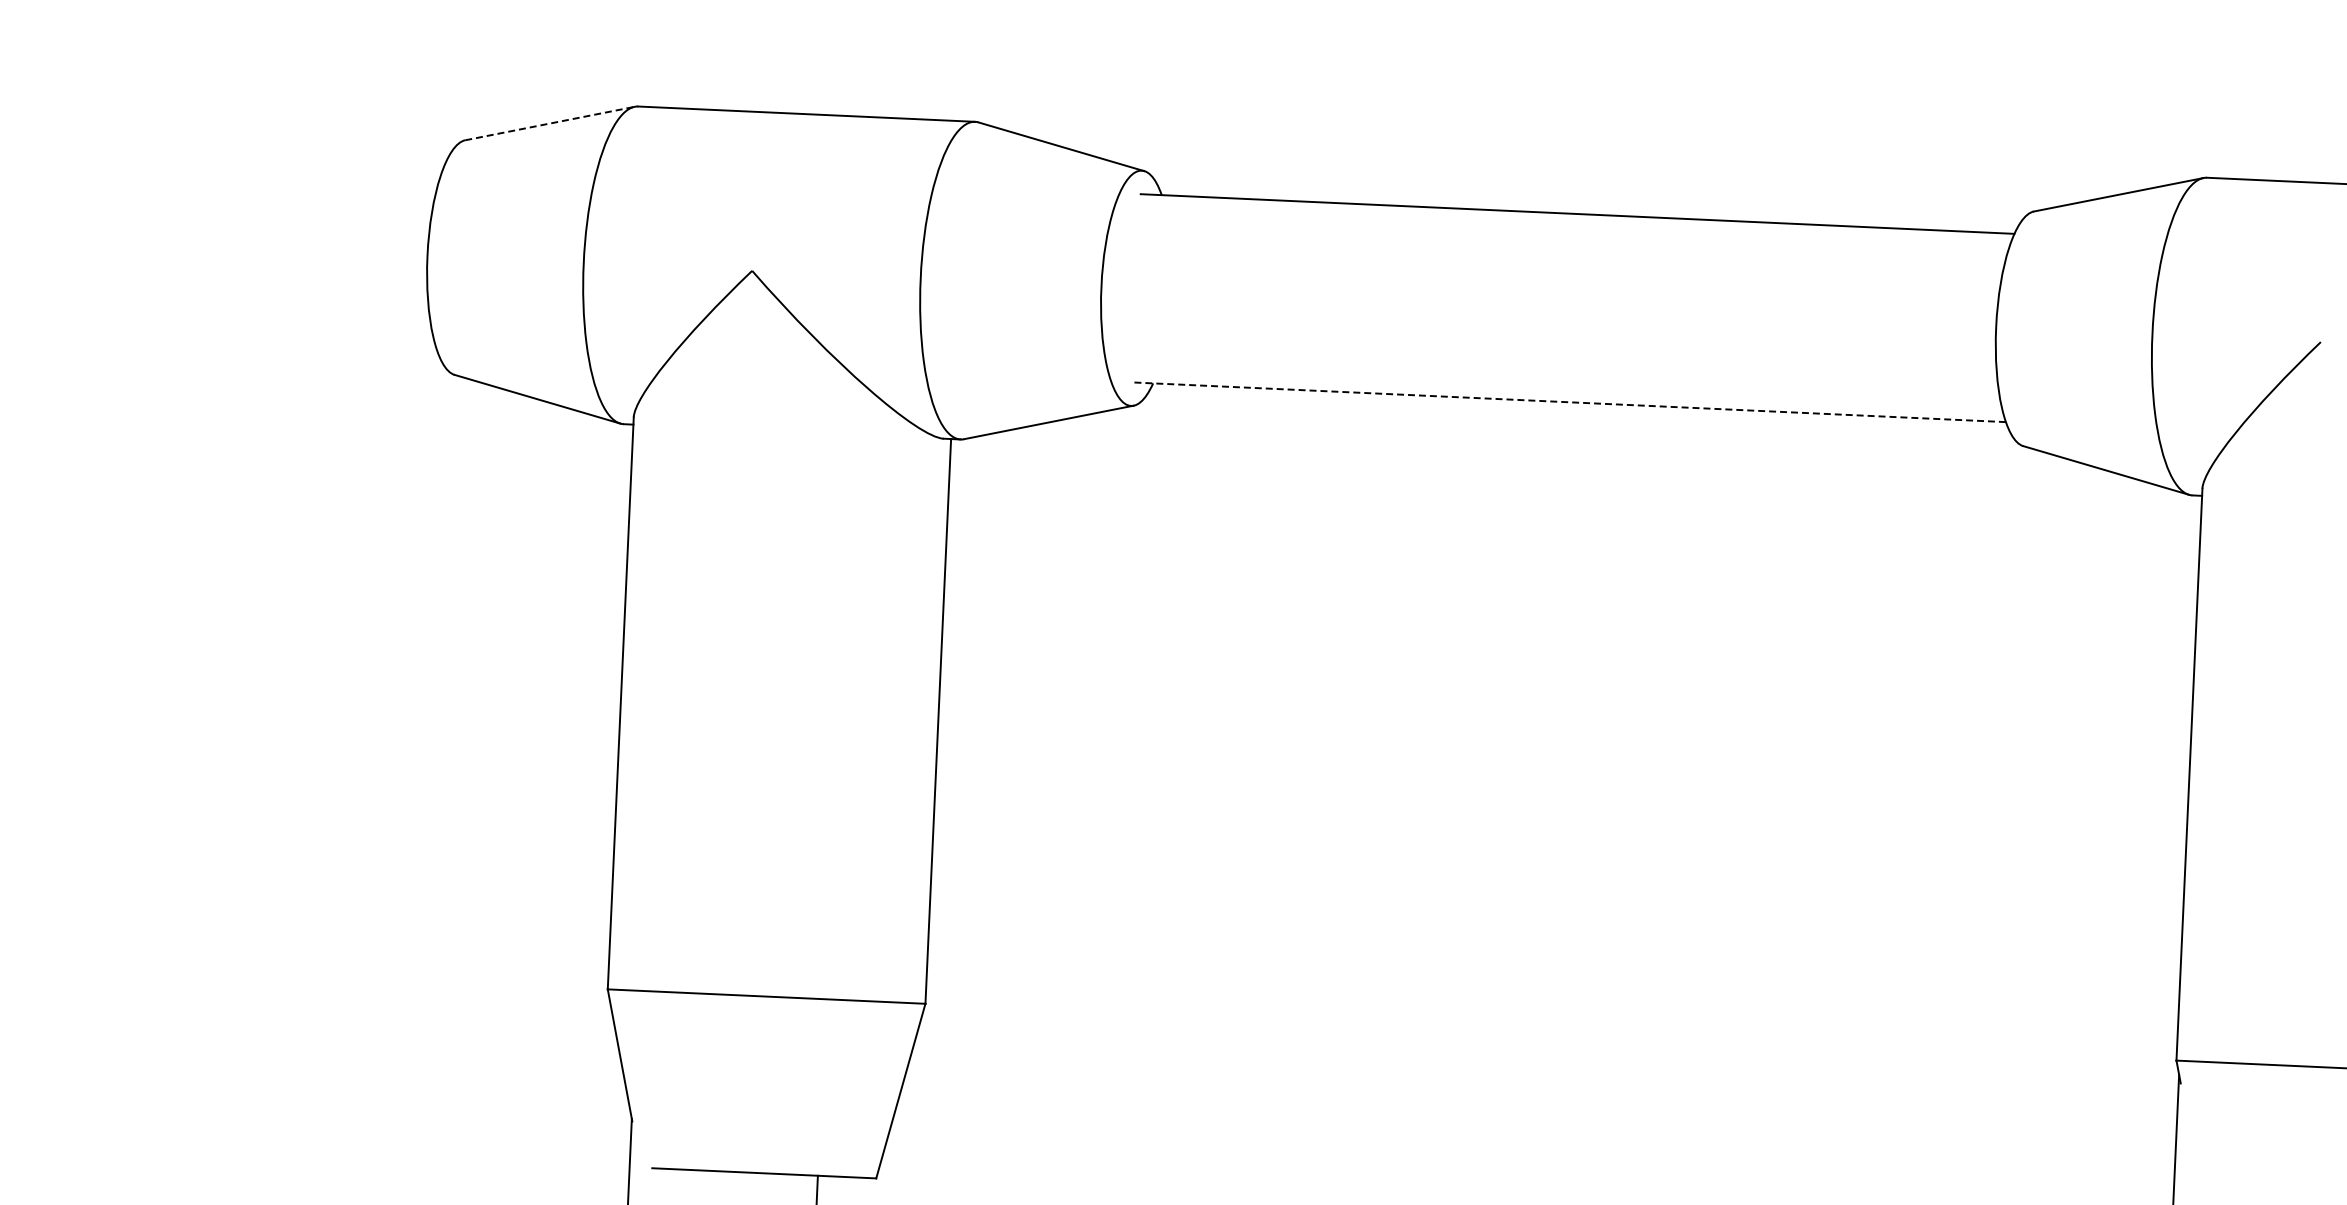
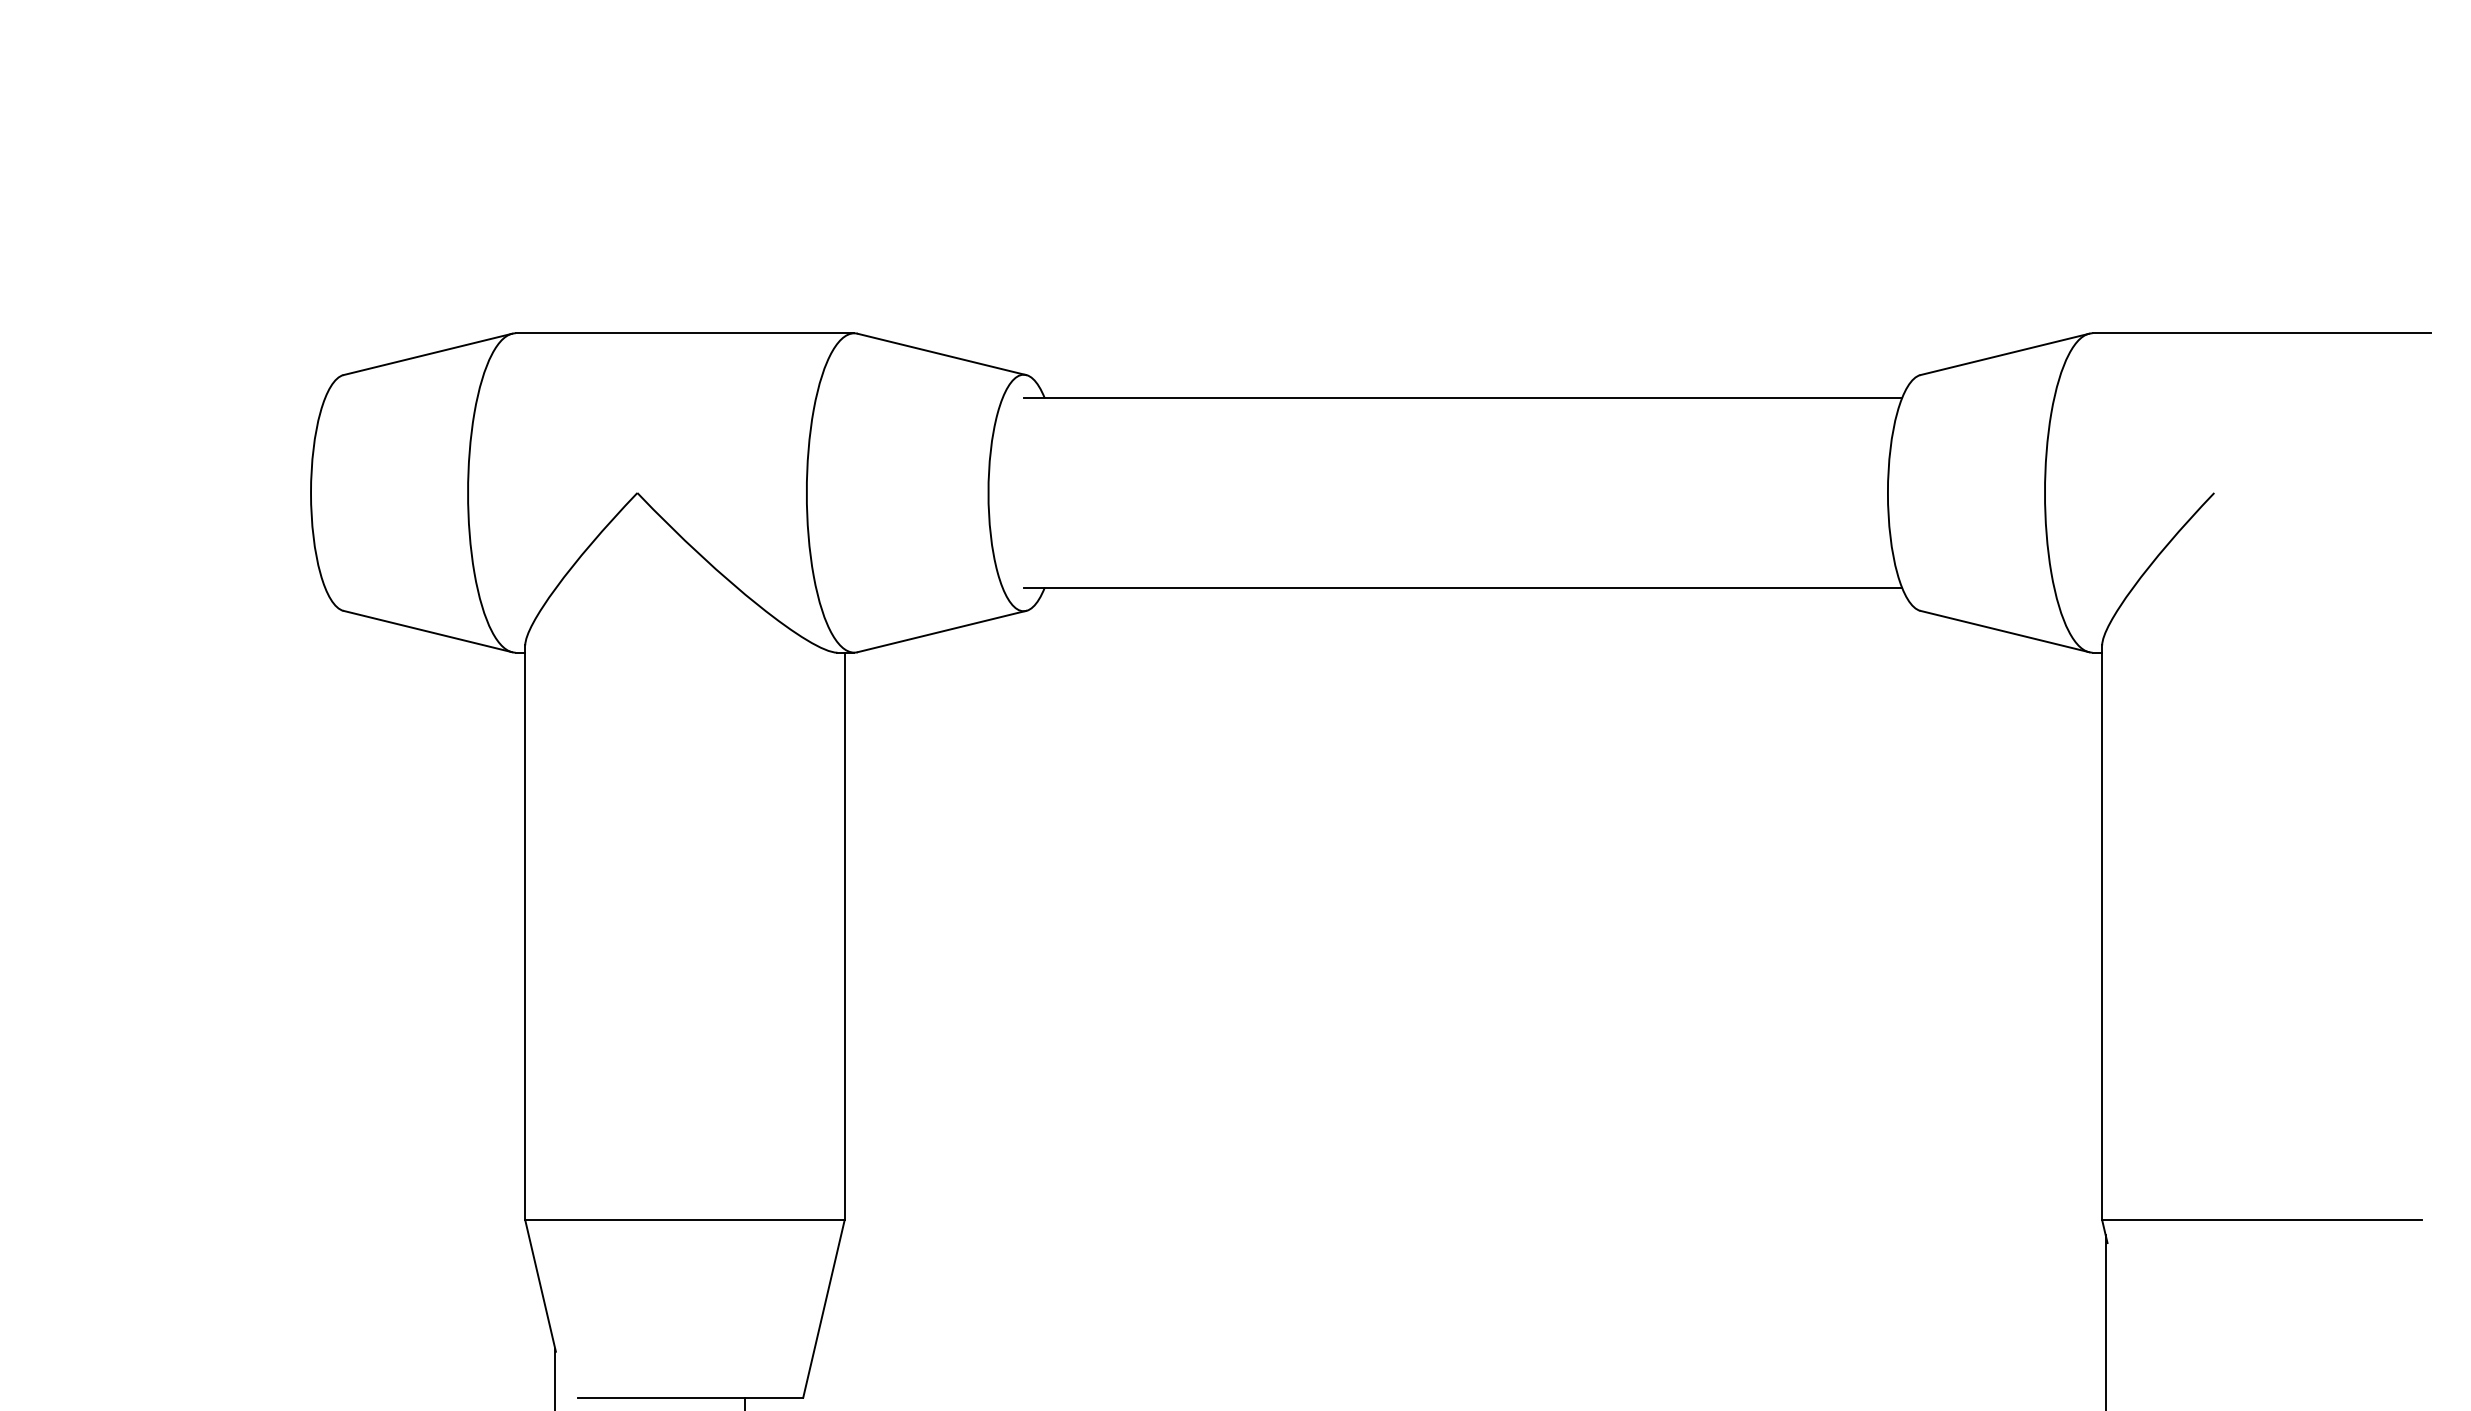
line: (549, 123) -> (427, 354), dashed -> solid
line: (1568, 402) -> (1462, 587), dashed -> solid

